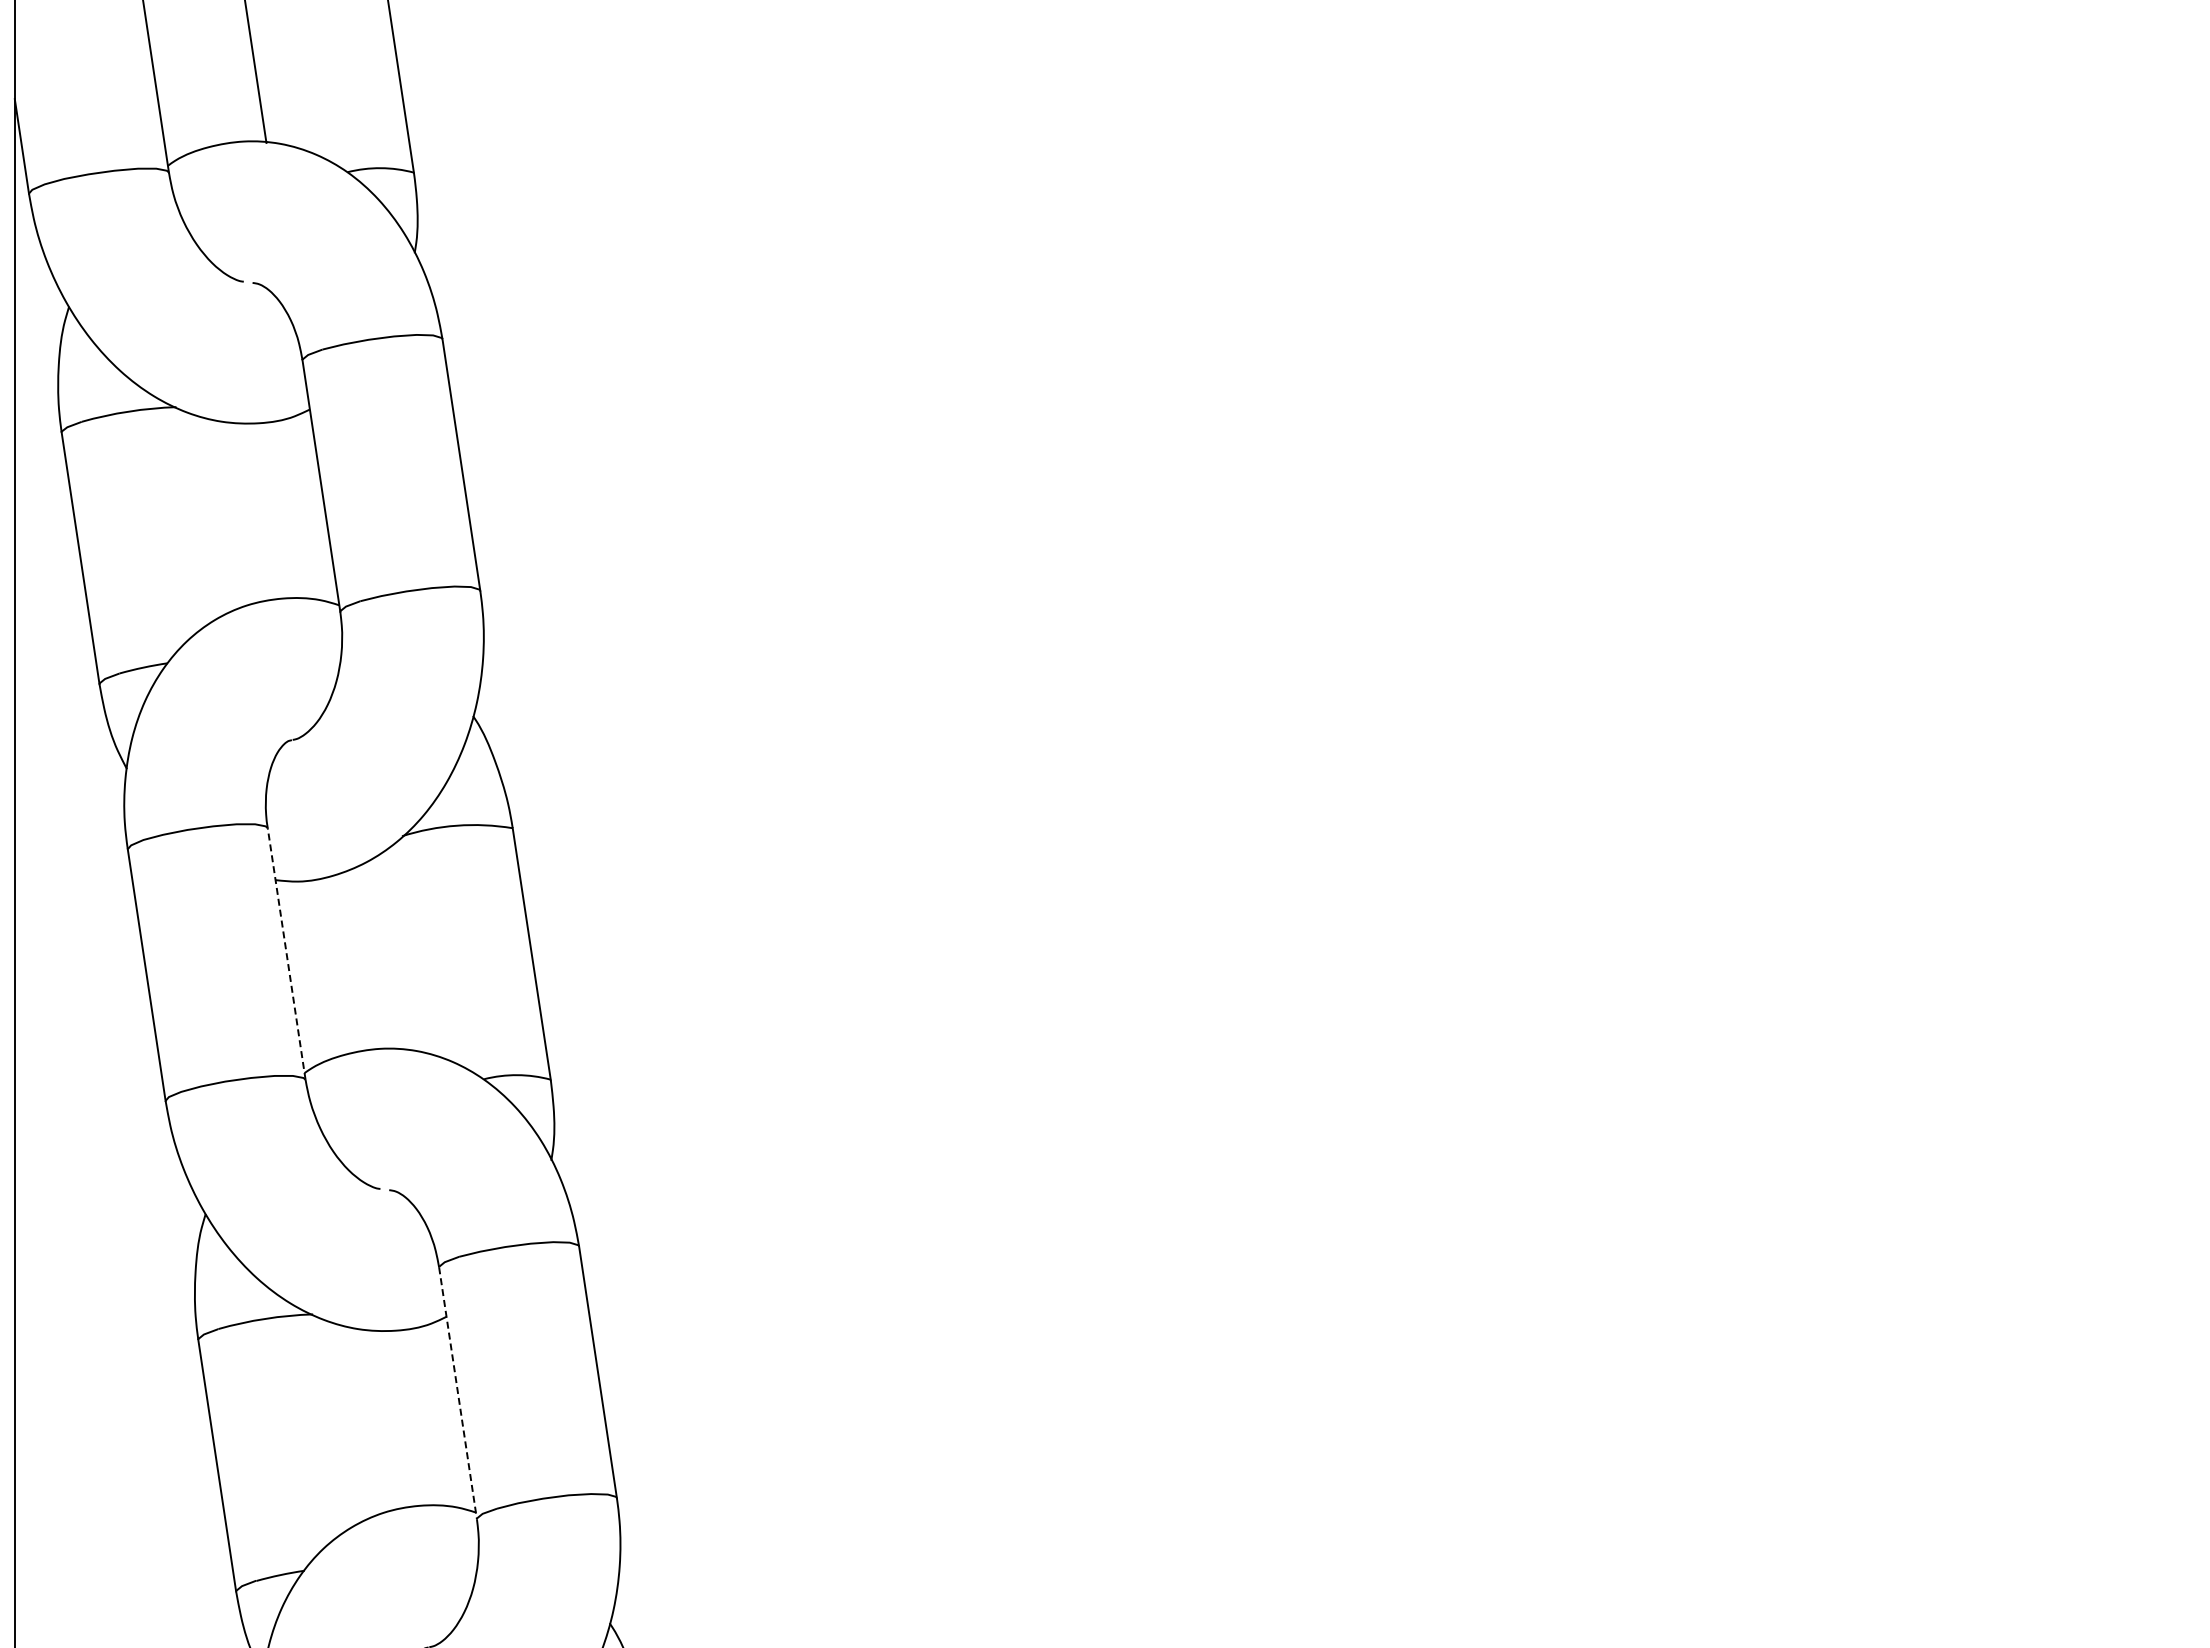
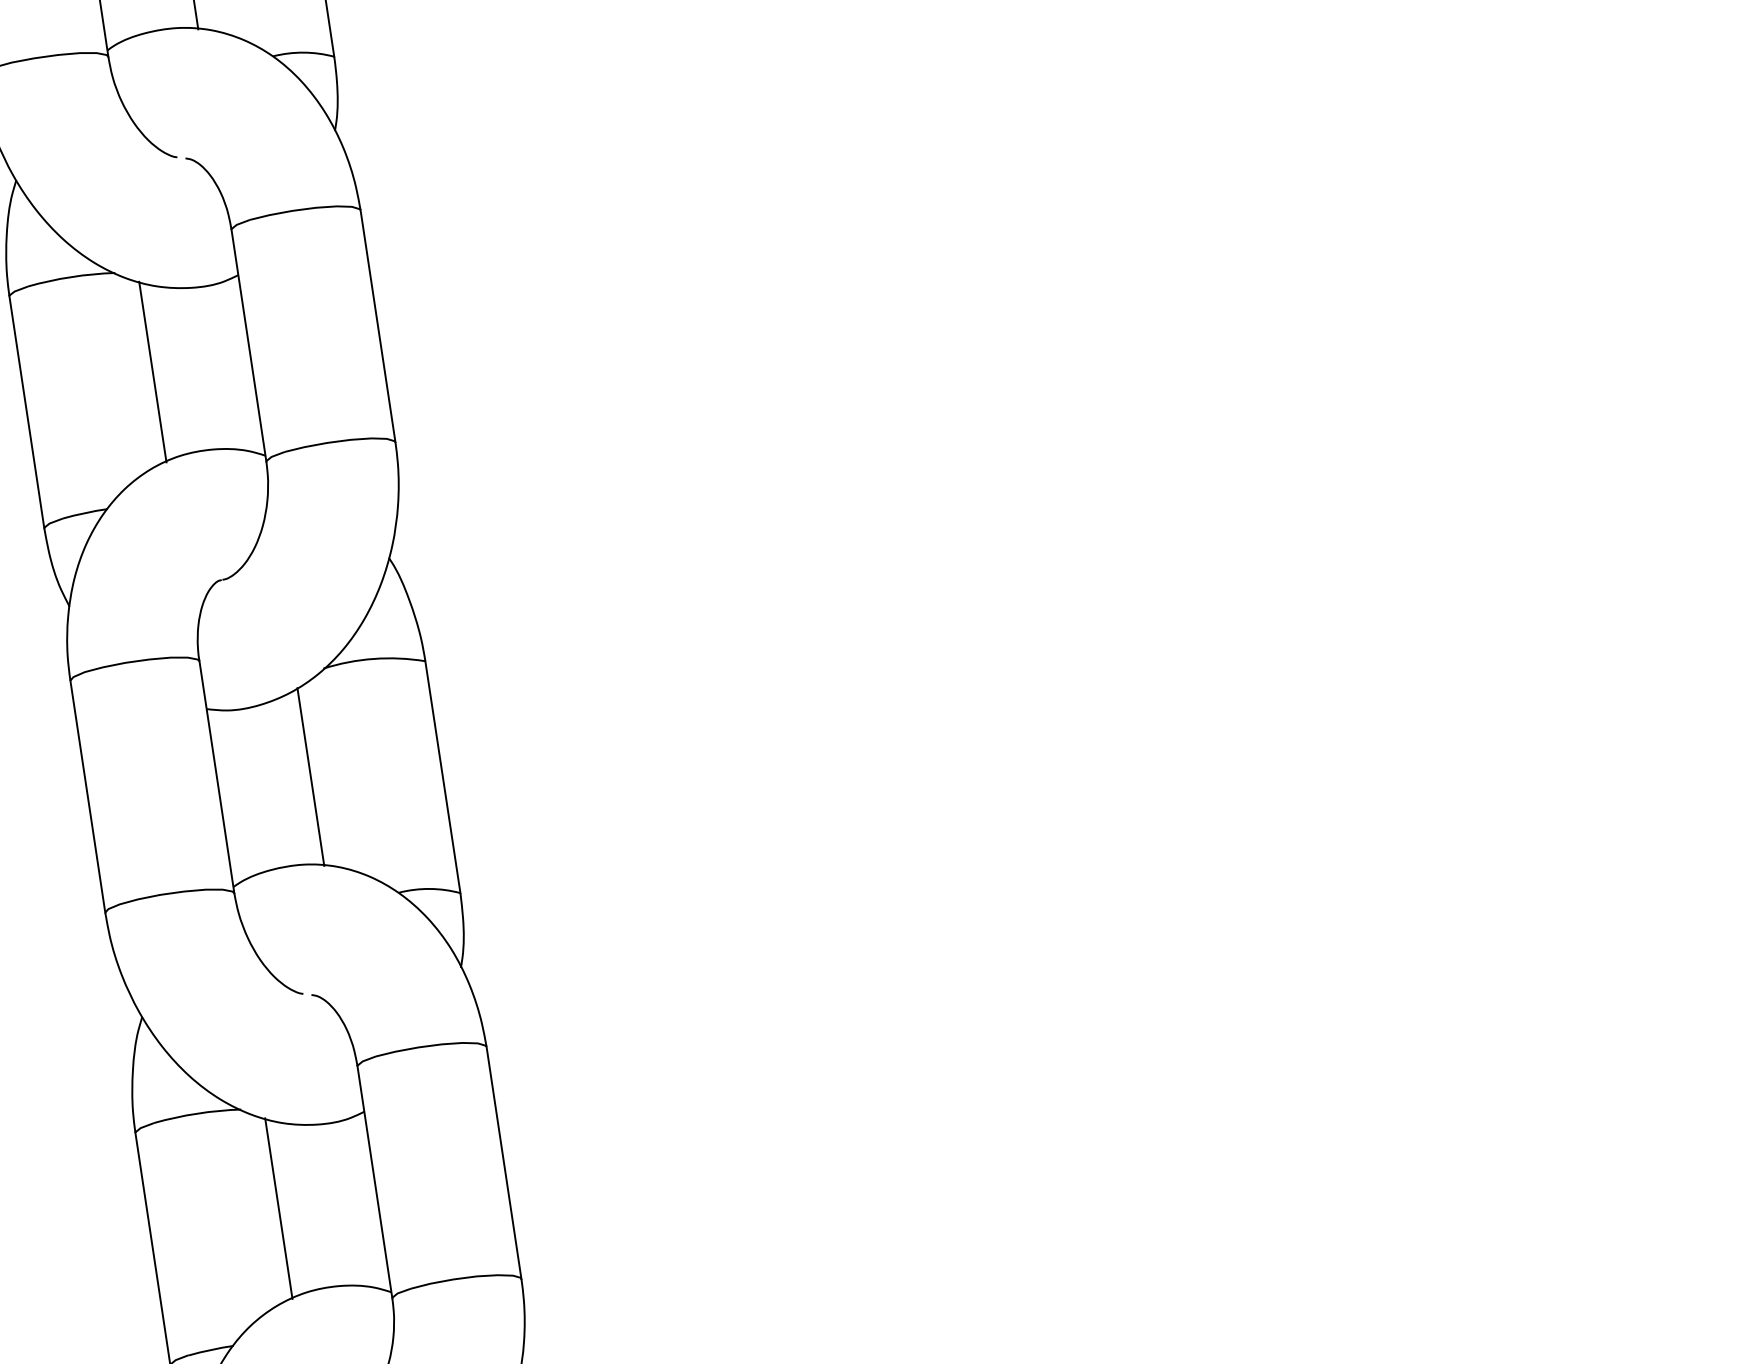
line: (216, 514) -> (152, 371), added
line: (286, 953) -> (216, 776), dashed -> solid
line: (388, 953) -> (310, 776), added
line: (458, 1393) -> (375, 1182), dashed -> solid
line: (353, 1421) -> (278, 1208), added

